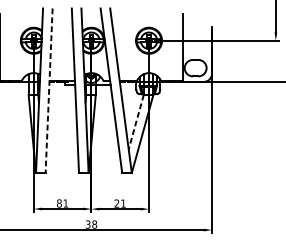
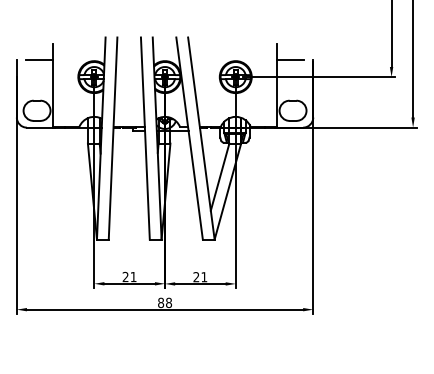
line: (193, 27) -> (290, 60), added
line: (49, 91) -> (113, 139), dashed -> solid
line: (136, 122) -> (220, 177), dashed -> solid
text: (59, 203) -> (125, 277), 81 -> 21
text: (88, 224) -> (161, 302), 38 -> 88

